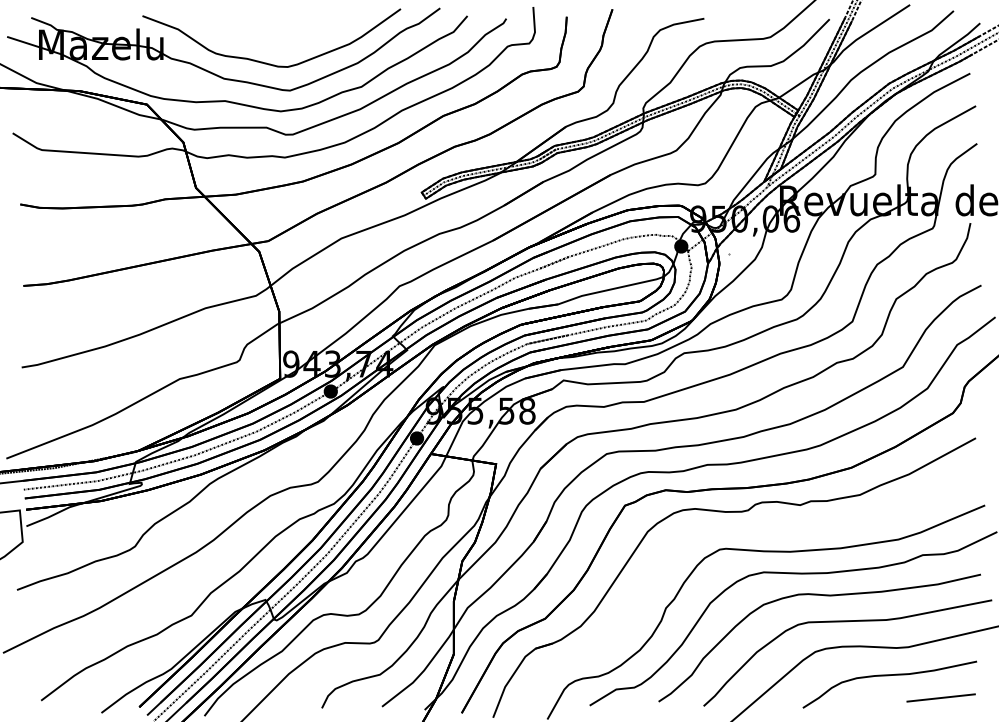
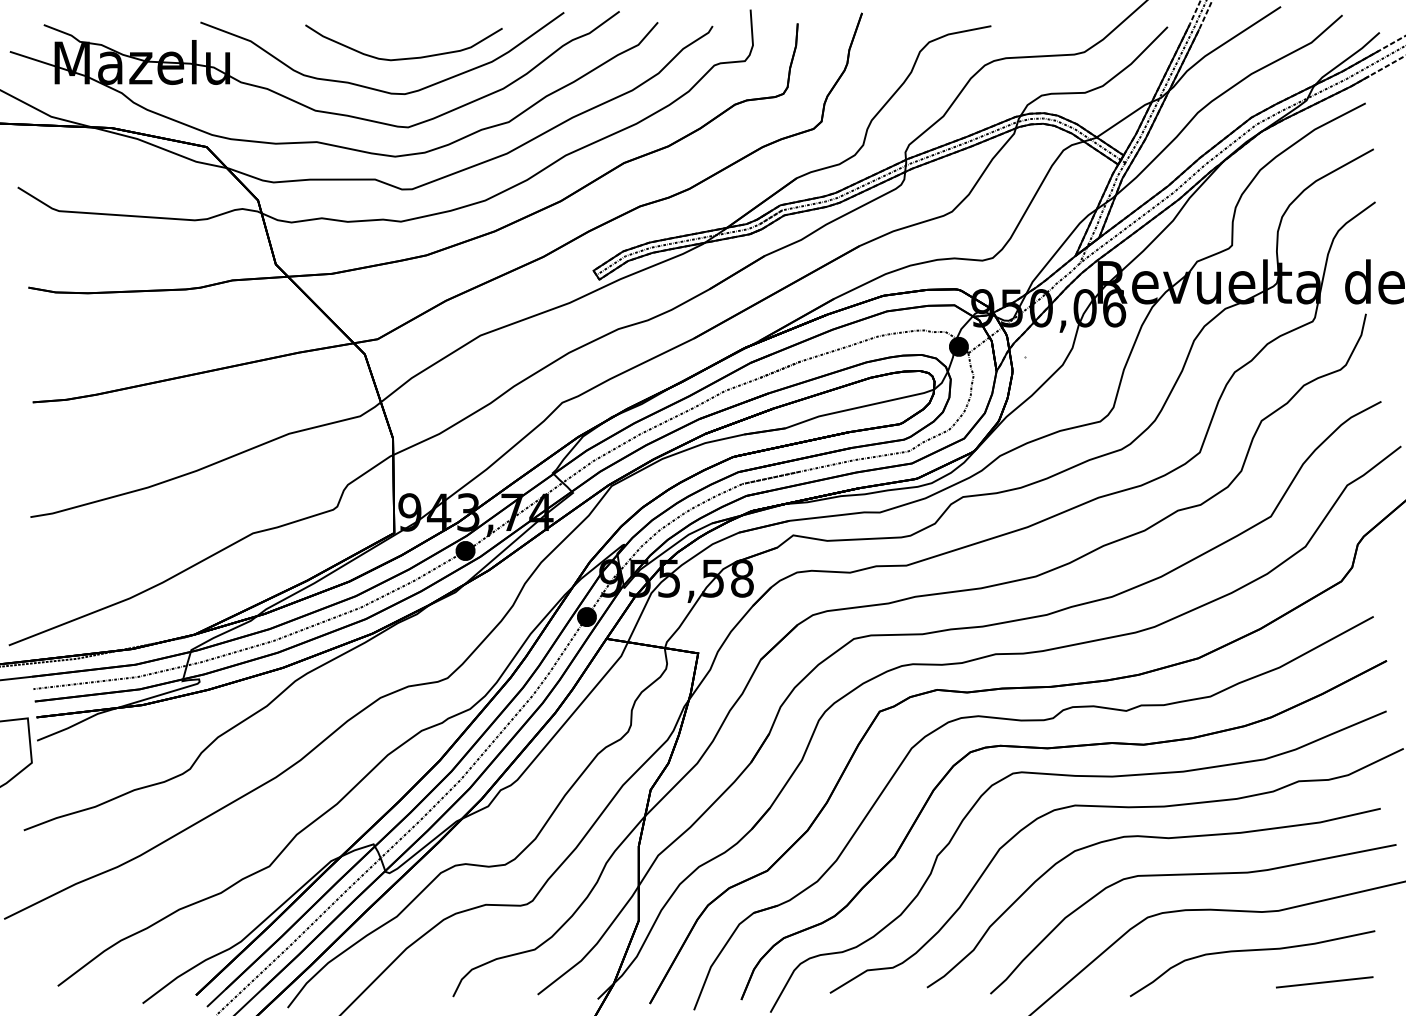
part: (289, 40) -> (407, 57), added
part: (754, 531) -> (1062, 748), added

